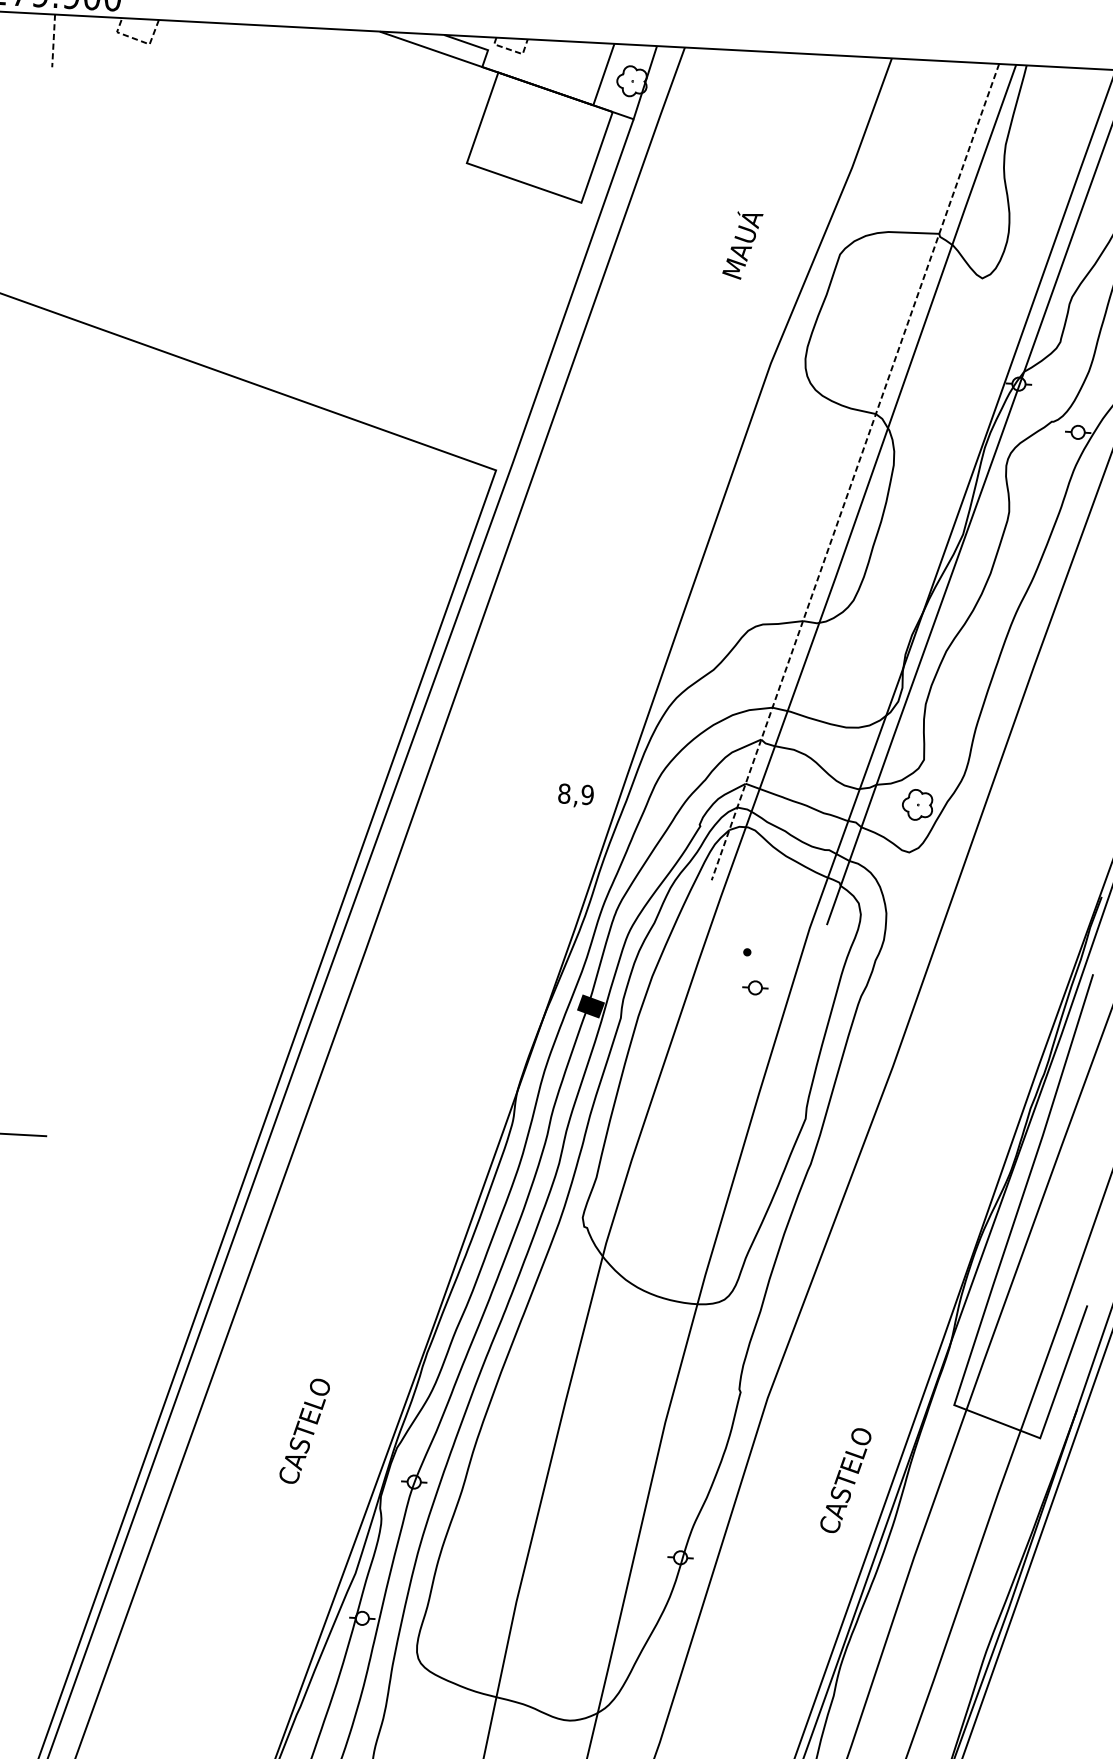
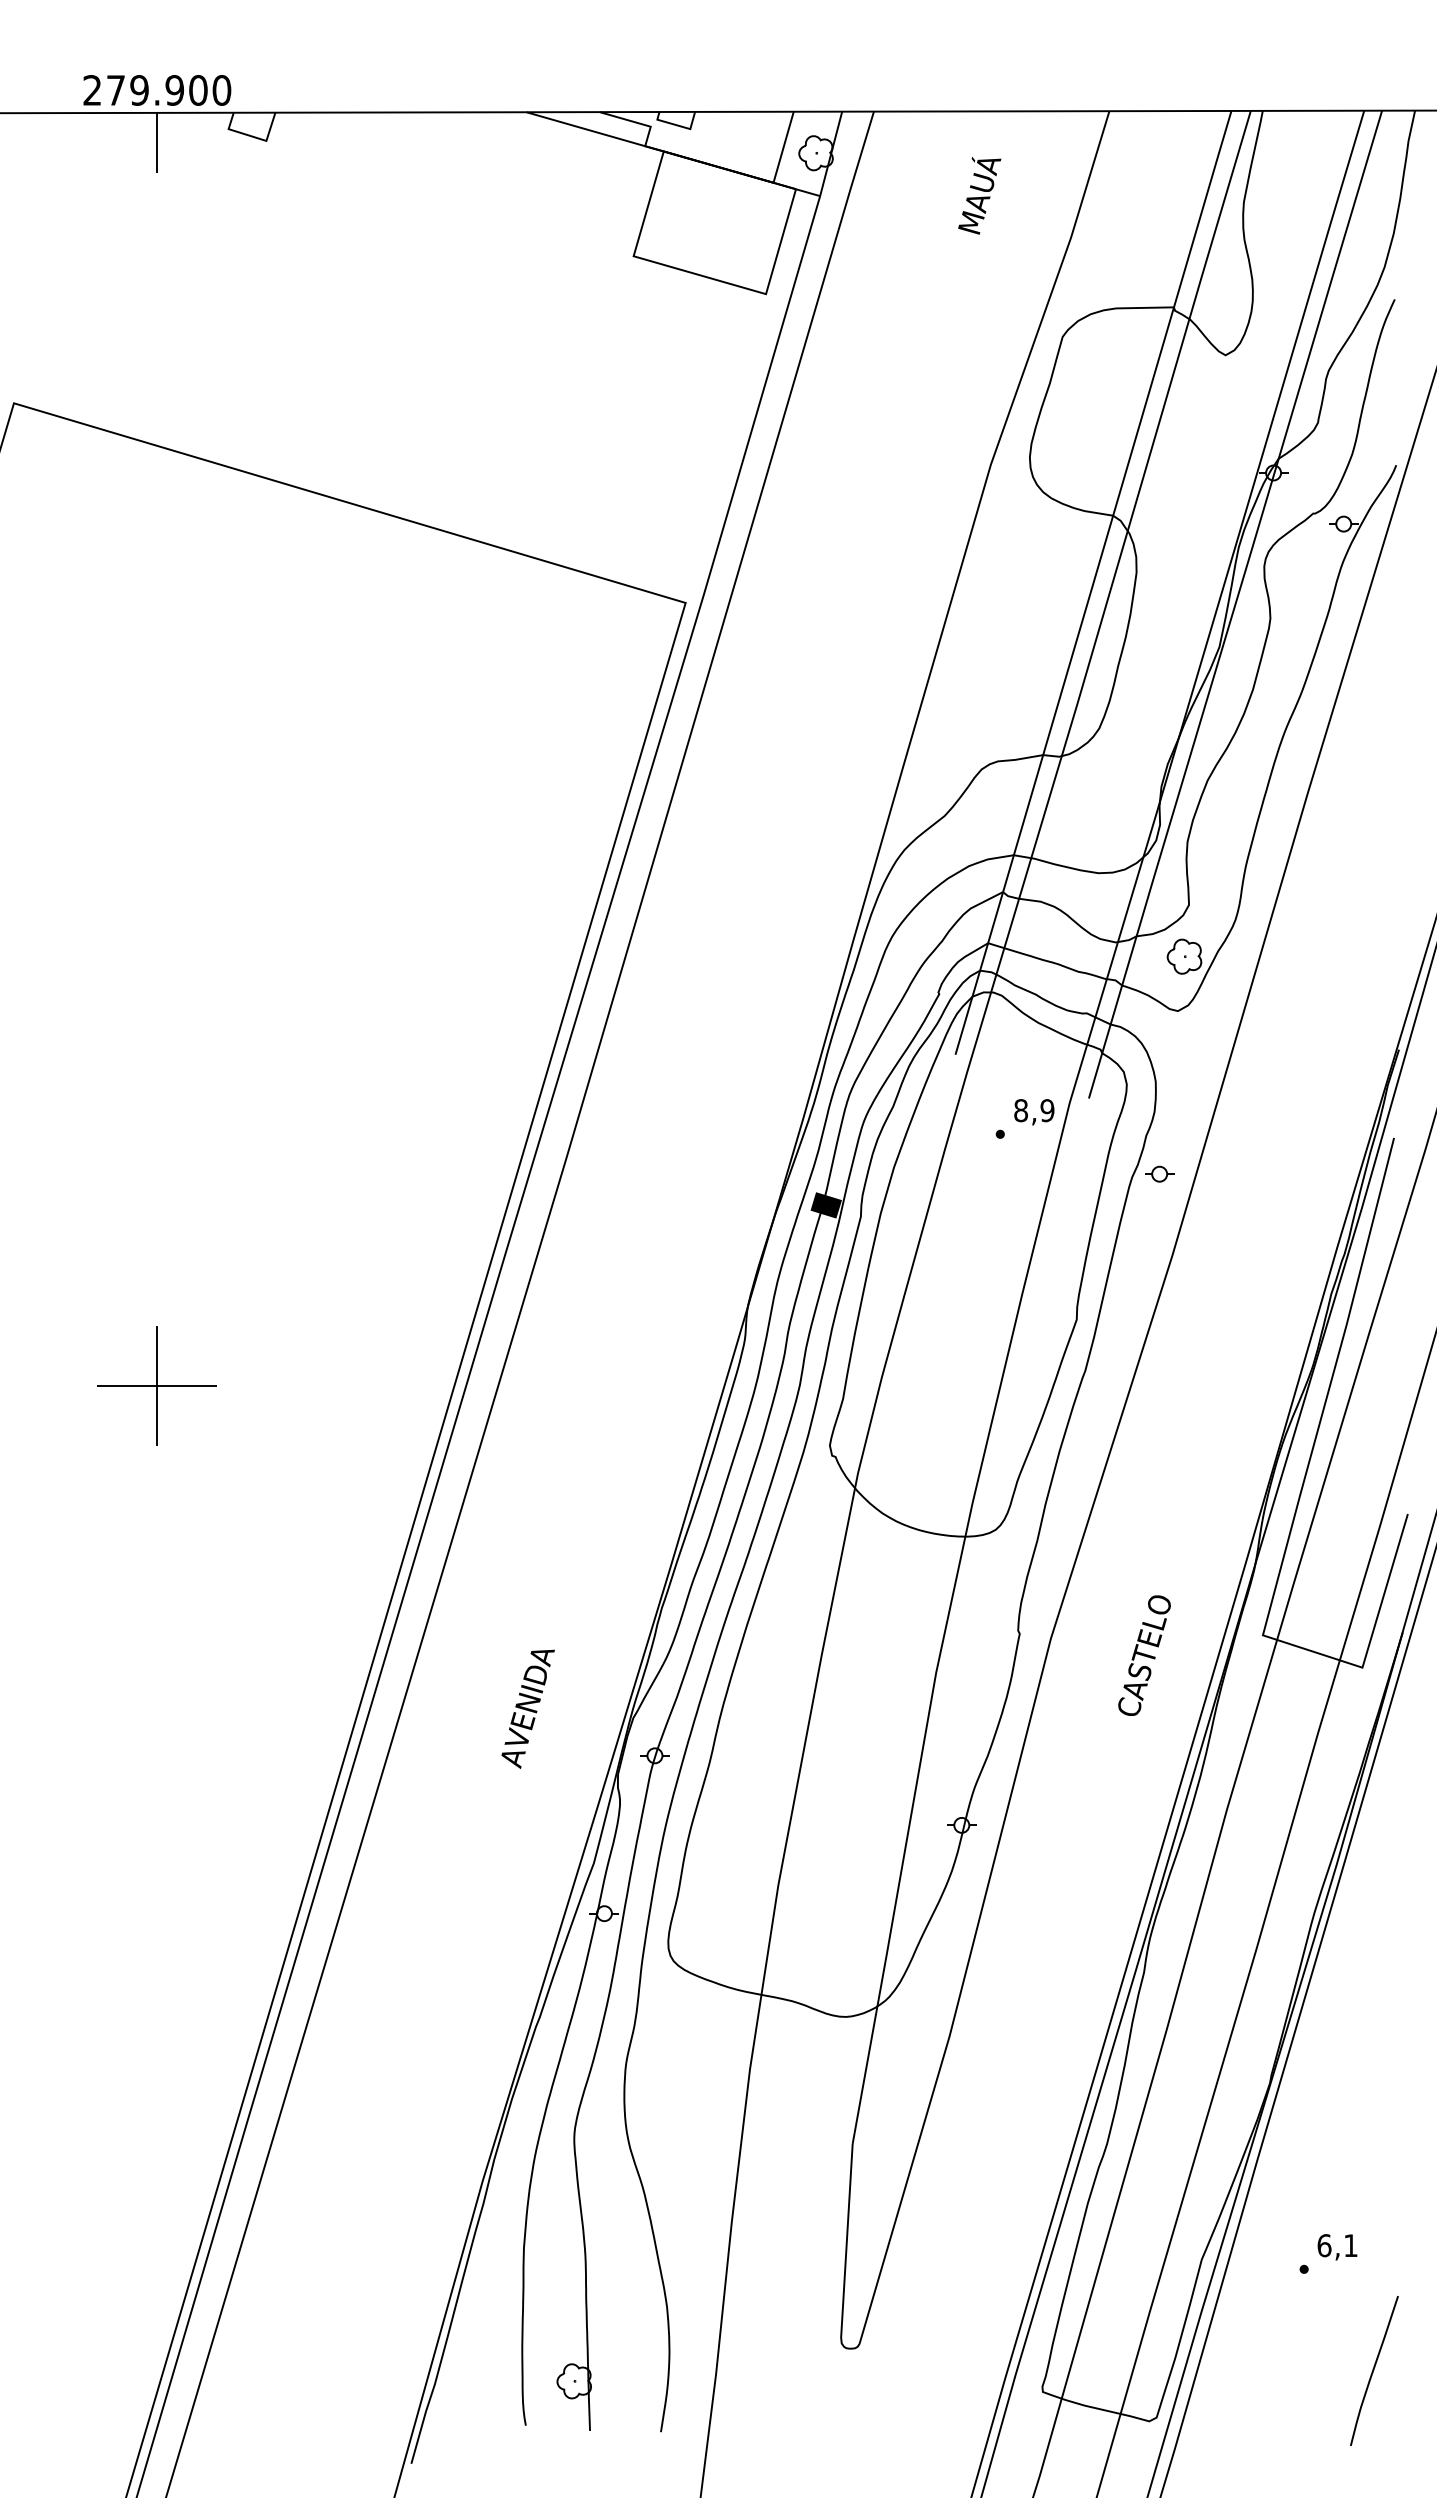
line: (138, 39) -> (253, 136), dashed -> solid
line: (53, 40) -> (157, 142), dashed -> solid
line: (513, 50) -> (679, 125), dashed -> solid
text: (742, 245) -> (979, 195), moved
line: (855, 471) -> (1093, 582), dashed -> solid
text: (576, 796) -> (1034, 1112), moved
part: (755, 987) -> (1159, 1173), moved
text: (304, 1432) -> (527, 1706), CASTELO -> AVENIDA
text: (845, 1480) -> (1144, 1655), moved

